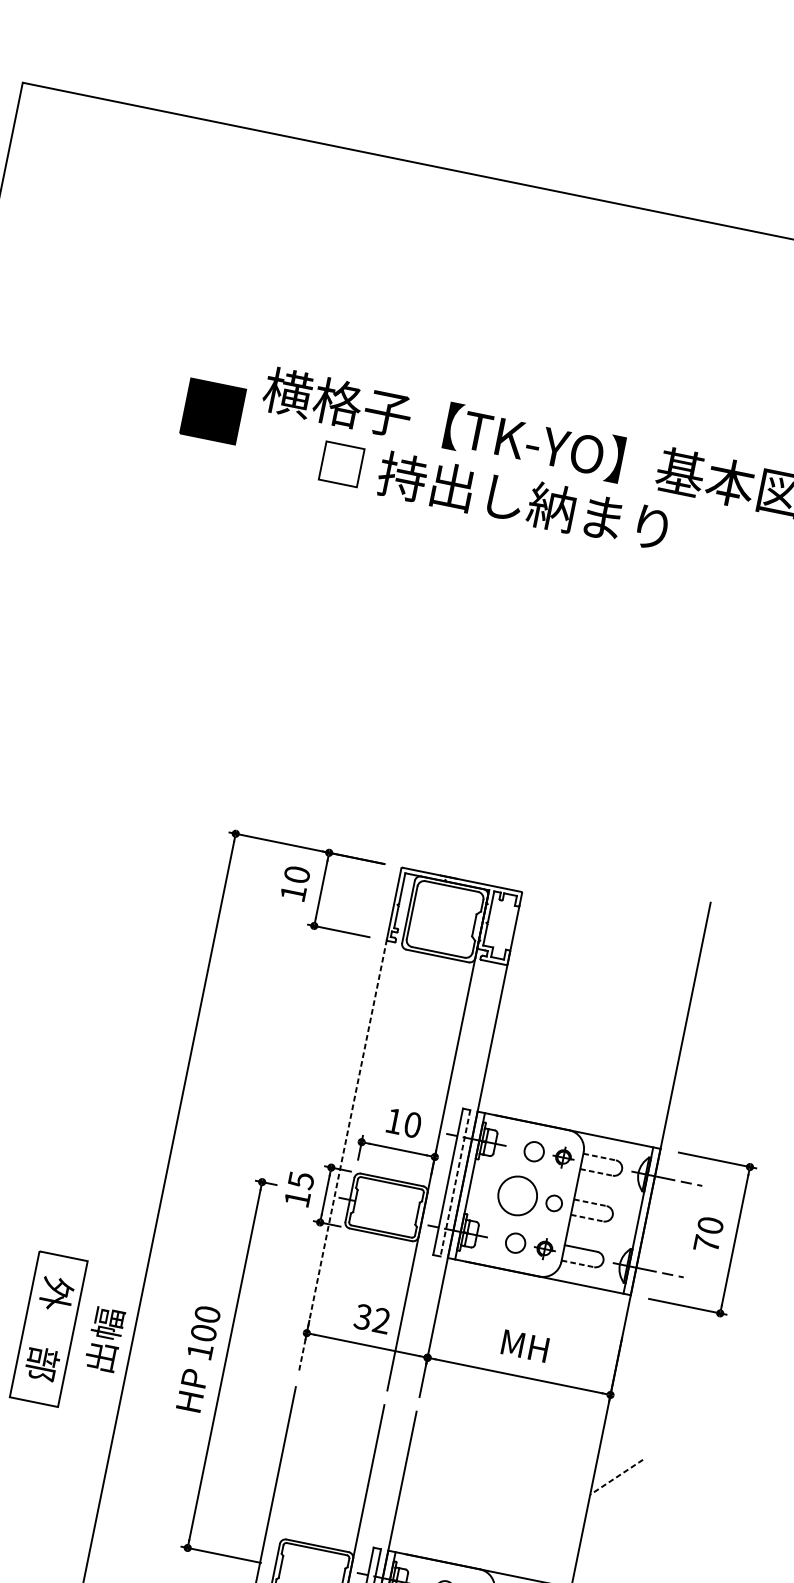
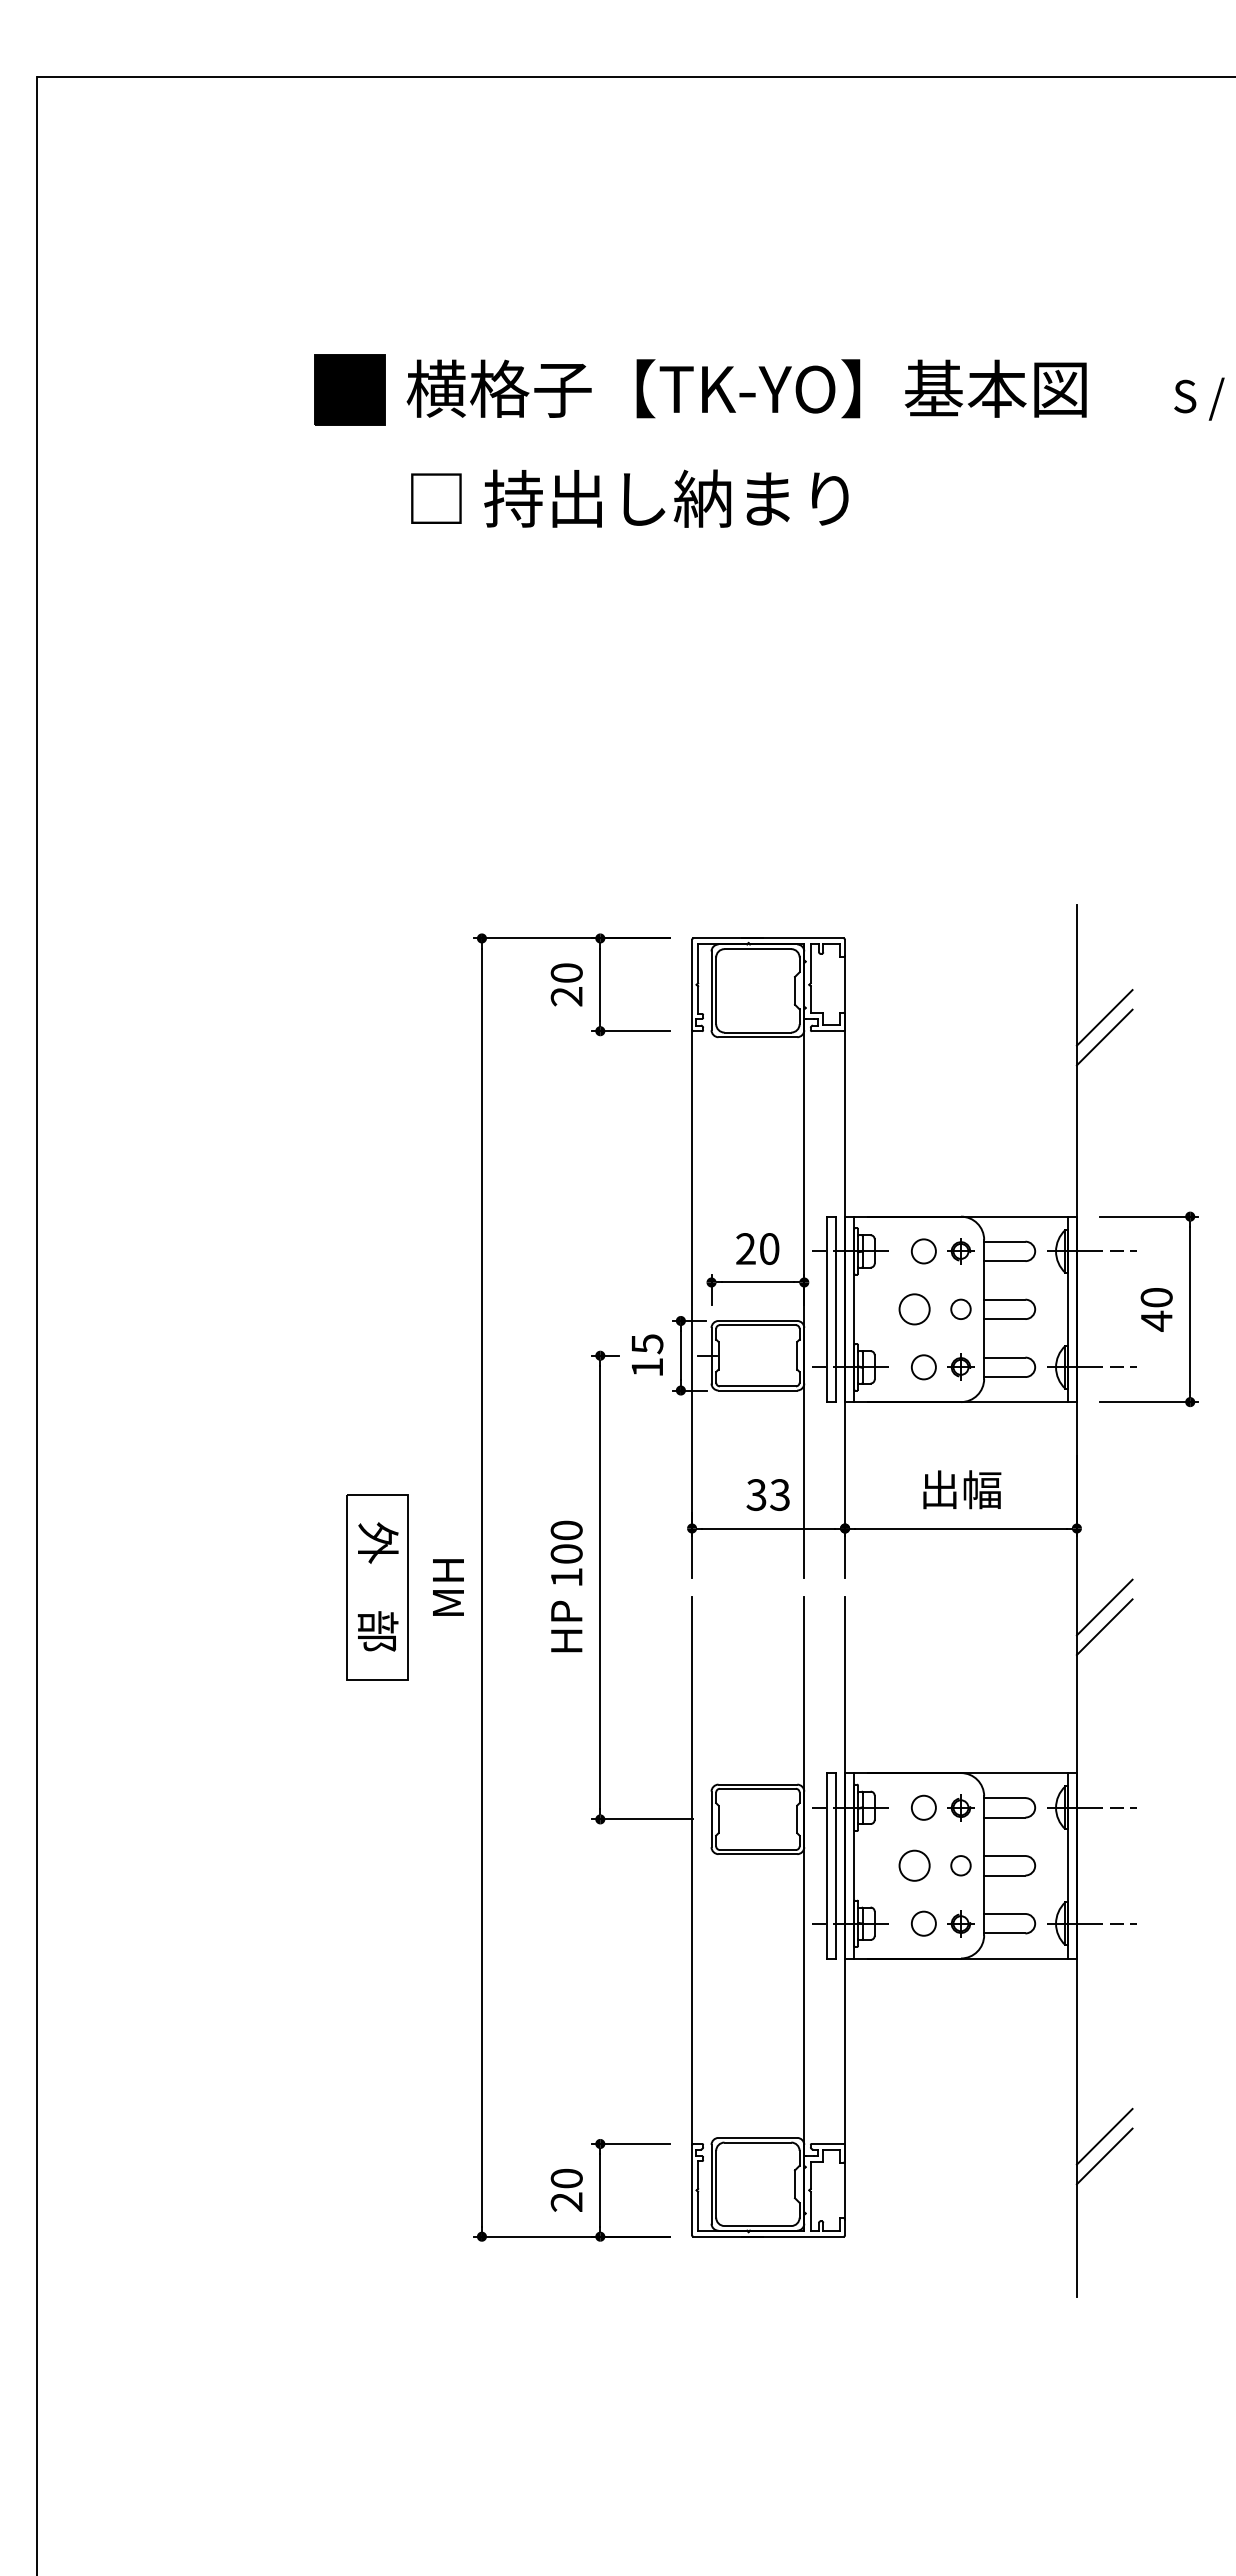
part: (212, 410) -> (349, 389), moved
text: (494, 495) -> (629, 498), moved
text: (293, 893) -> (566, 996), 10 -> 20
line: (714, 996) -> (1104, 1017), added
line: (711, 1011) -> (1104, 1037), added
text: (393, 1120) -> (745, 1248), 10 -> 20
line: (343, 1156) -> (692, 1304), dashed -> solid
line: (599, 1156) -> (1004, 1241), dashed -> solid
line: (596, 1172) -> (1004, 1261), dashed -> solid
line: (455, 1183) -> (835, 1309), dashed -> solid
circle: (517, 1196) -> (914, 1309), size x0.62
line: (590, 1202) -> (1004, 1299), dashed -> solid
line: (586, 1218) -> (1004, 1319), dashed -> solid
text: (706, 1243) -> (1156, 1320), 70 -> 40
line: (577, 1264) -> (1004, 1377), dashed -> solid
text: (381, 1321) -> (779, 1495), 32 -> 33
text: (104, 1339) -> (447, 1586), 出幅 -> MH
text: (526, 1345) -> (962, 1489), MH -> 出幅
line: (619, 1461) -> (1104, 1607), added
line: (616, 1477) -> (1104, 1627), dashed -> solid

